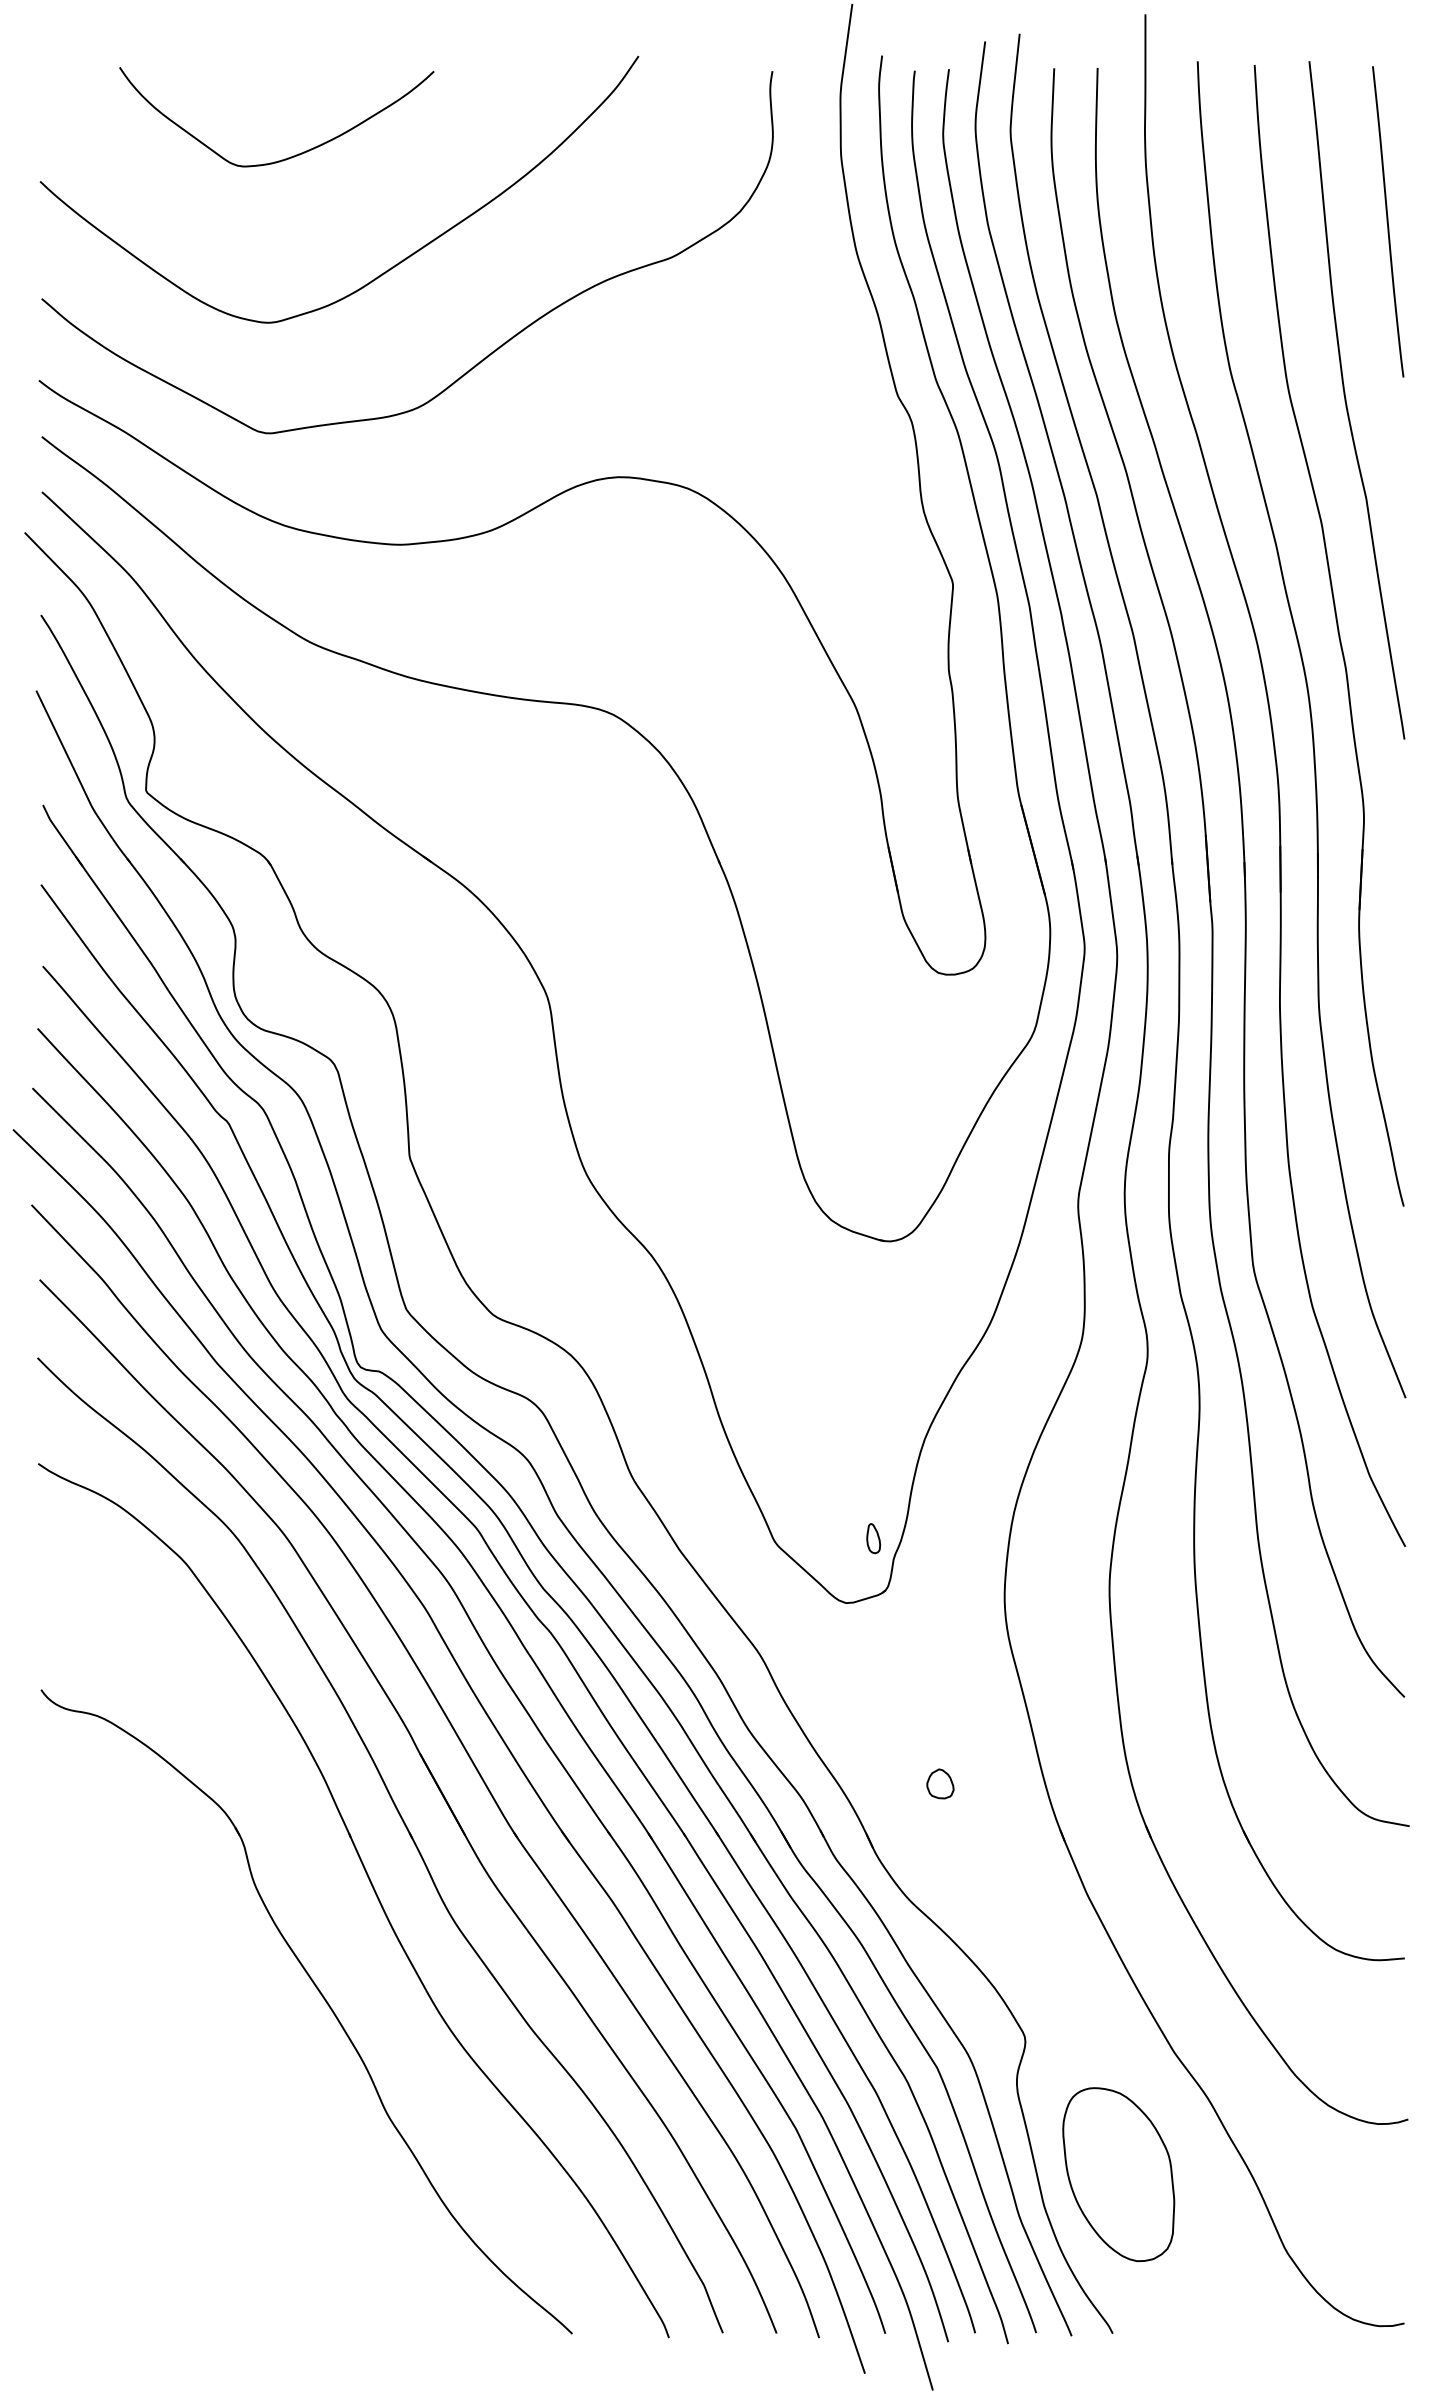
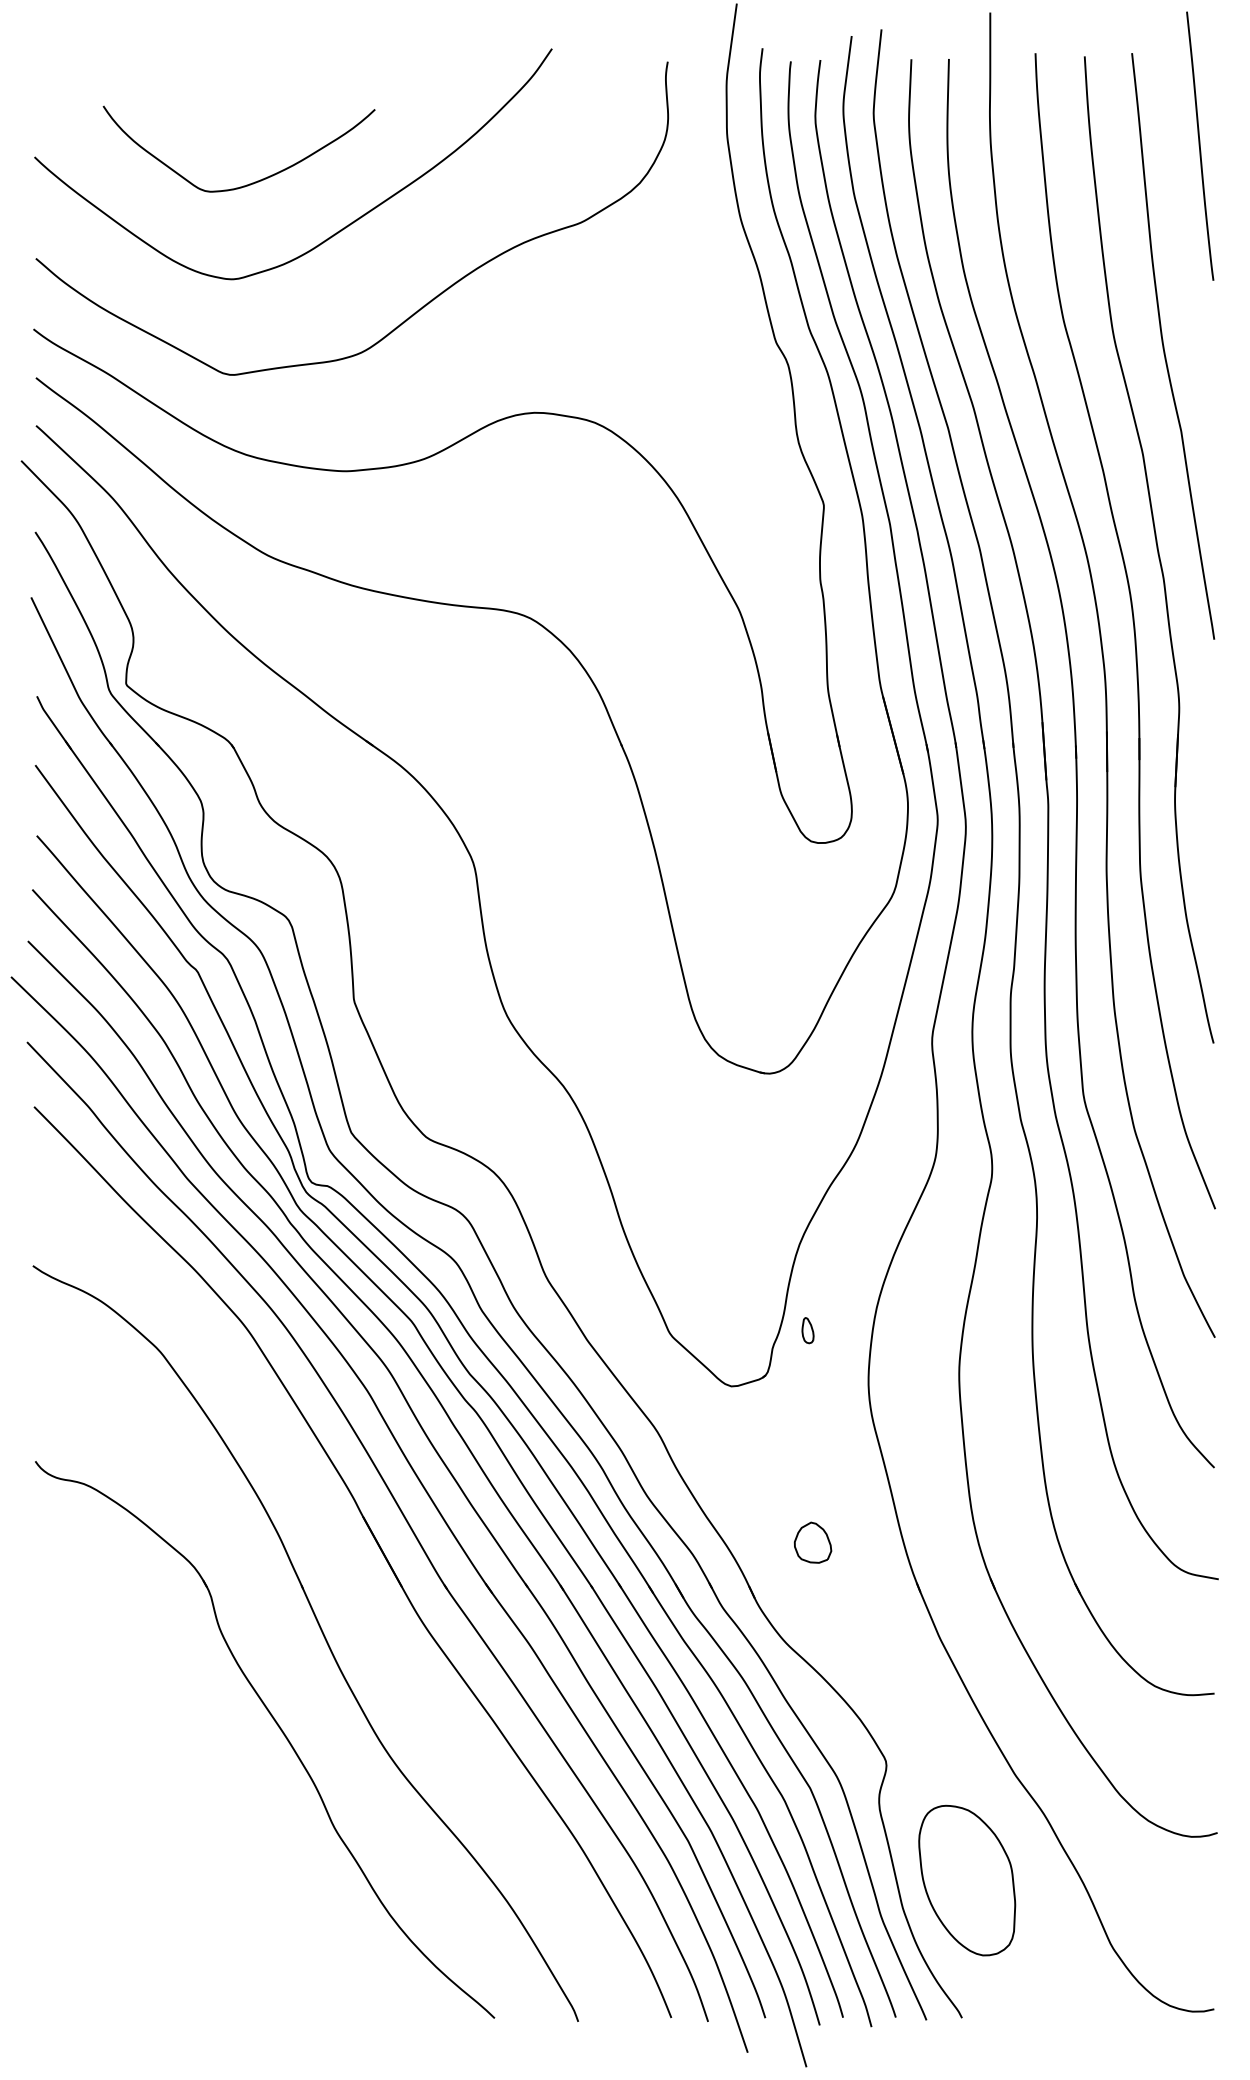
curve: (290, 156) -> (251, 183), moved
curve: (1388, 221) -> (1200, 145), moved
part: (873, 1538) -> (807, 1330), moved
part: (940, 1783) -> (813, 1542), size x1.6
part: (407, 1831) -> (352, 1583), removed

